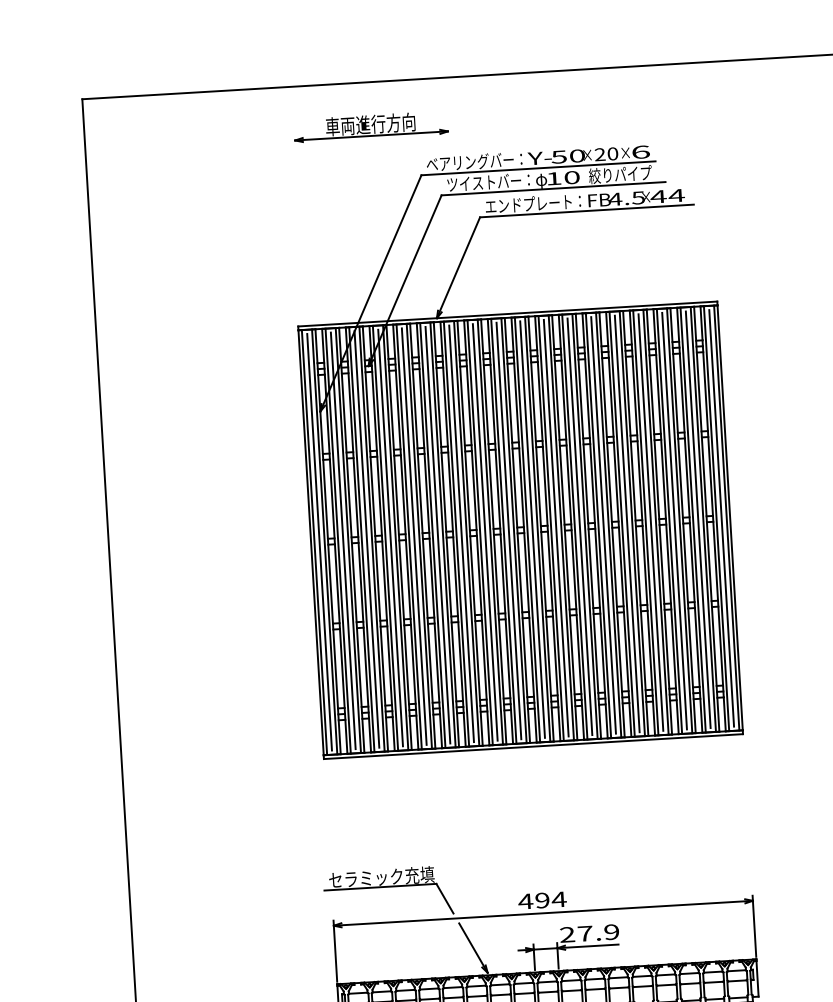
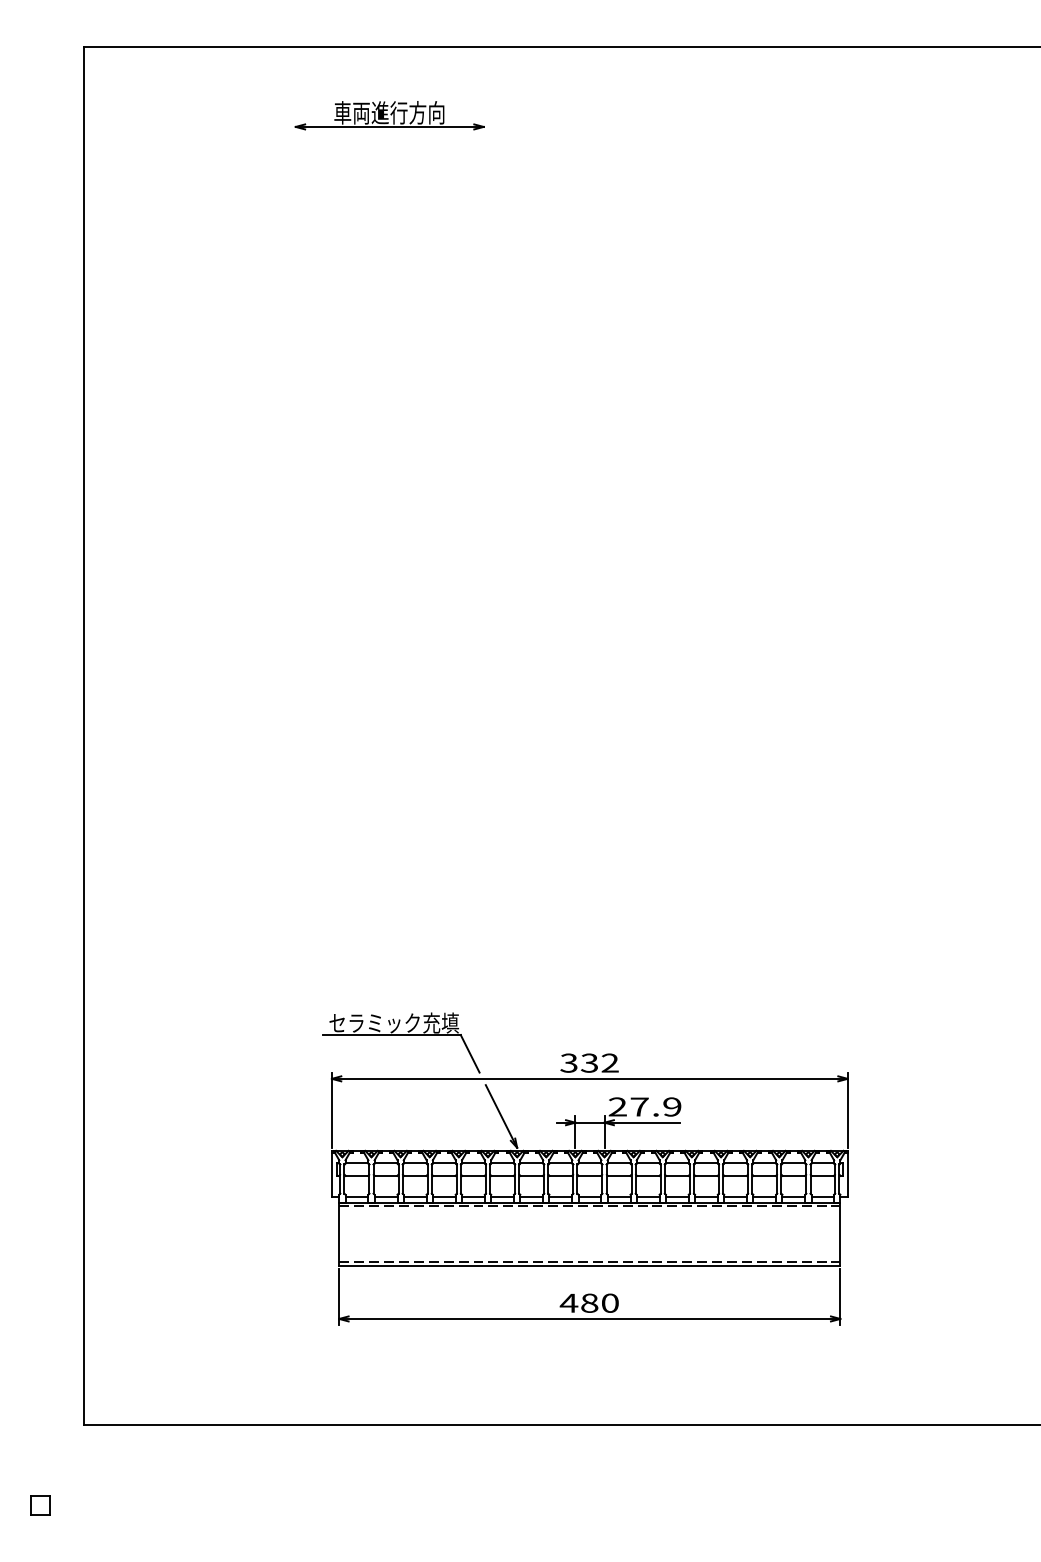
part: (370, 126) -> (389, 115), moved
part: (515, 449) -> (589, 508), removed
text: (542, 900) -> (589, 1062), 494 -> 332

